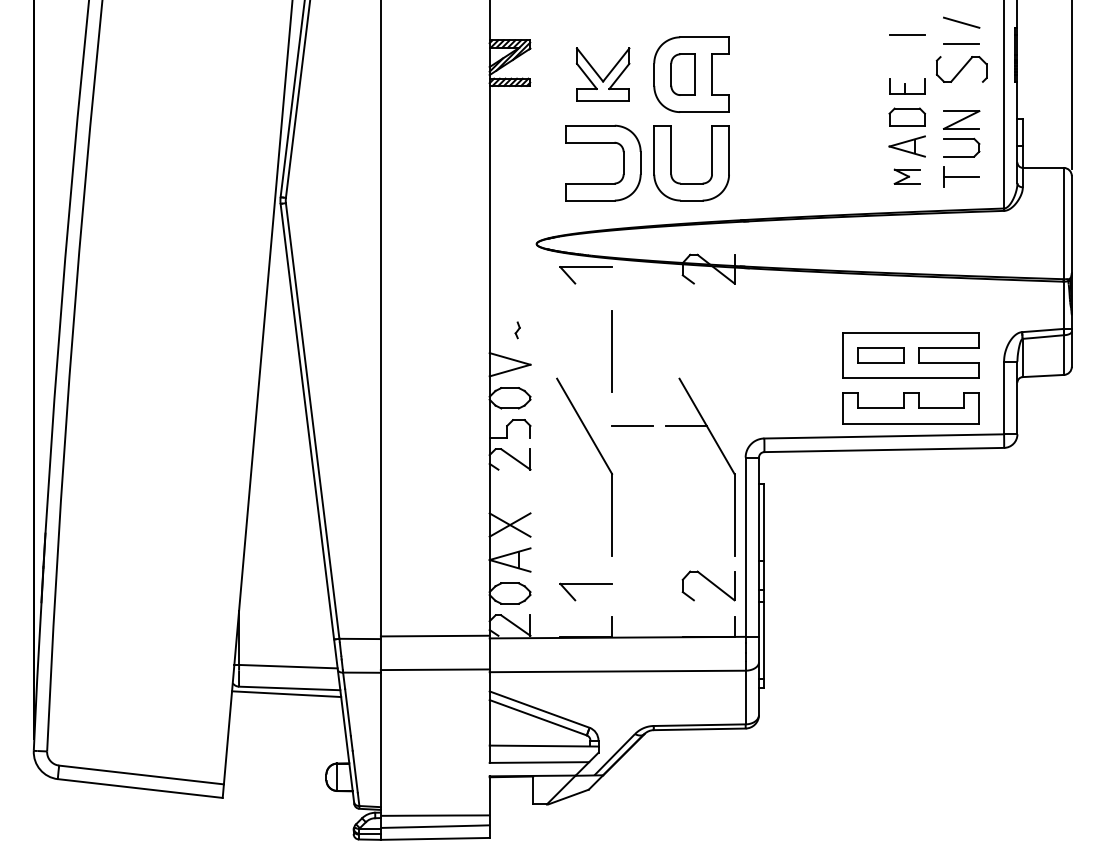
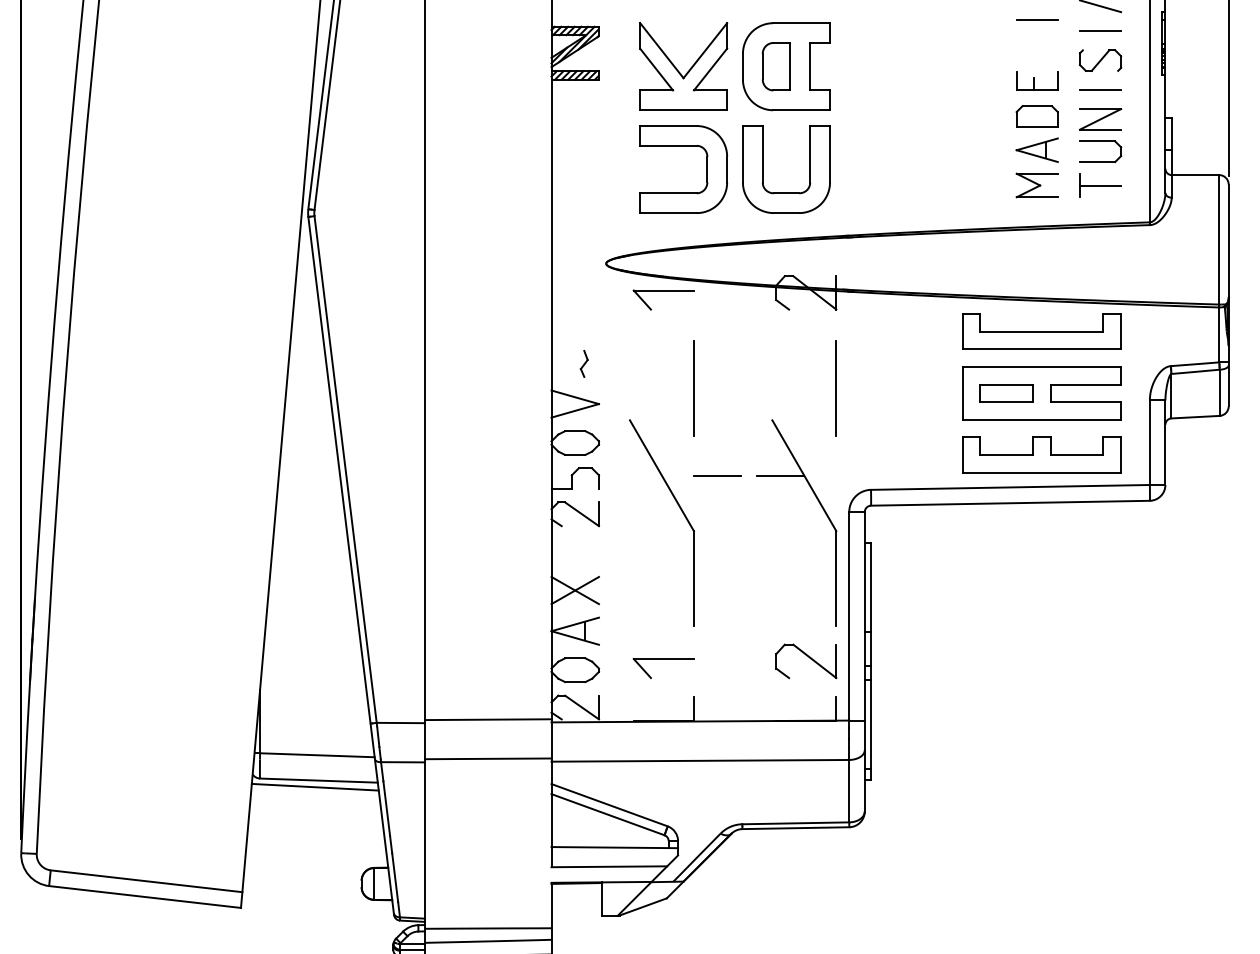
part: (961, 69) -> (1100, 60), size x0.71
part: (602, 74) -> (682, 66), size x1.43
line: (961, 94) -> (1100, 89), added
part: (906, 176) -> (1036, 185), size x1.43
part: (910, 302) -> (1041, 331), added
part: (517, 330) -> (583, 364), size x1.43
line: (734, 351) -> (836, 388), added

